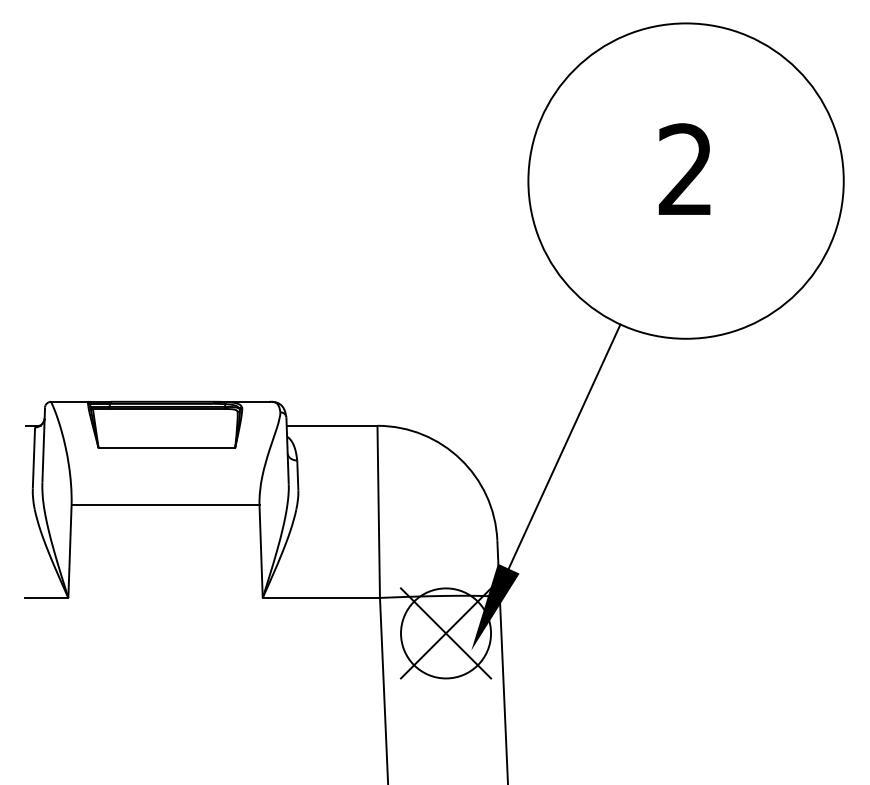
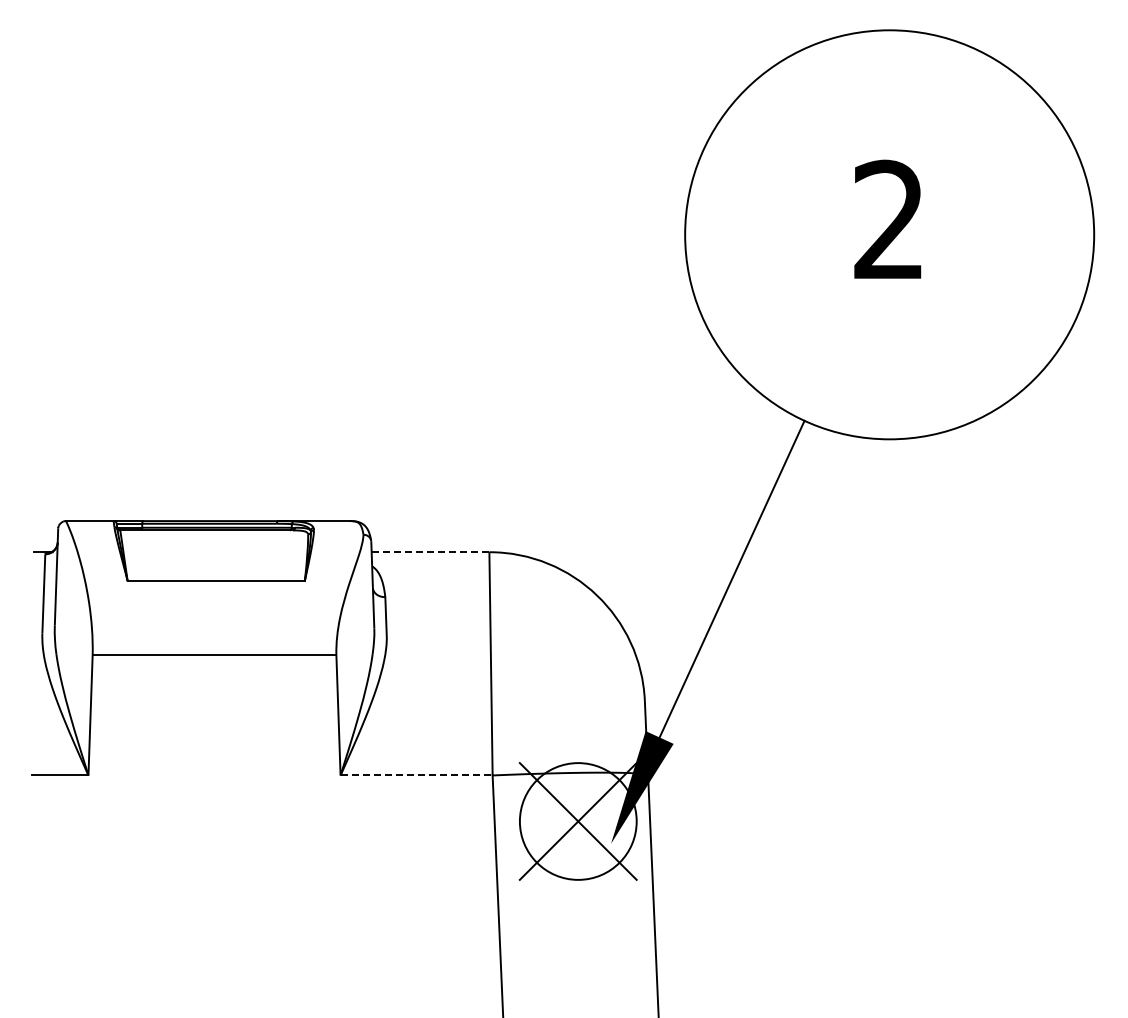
line: (332, 426) -> (430, 552), solid -> dashed
line: (322, 597) -> (417, 775), solid -> dashed

